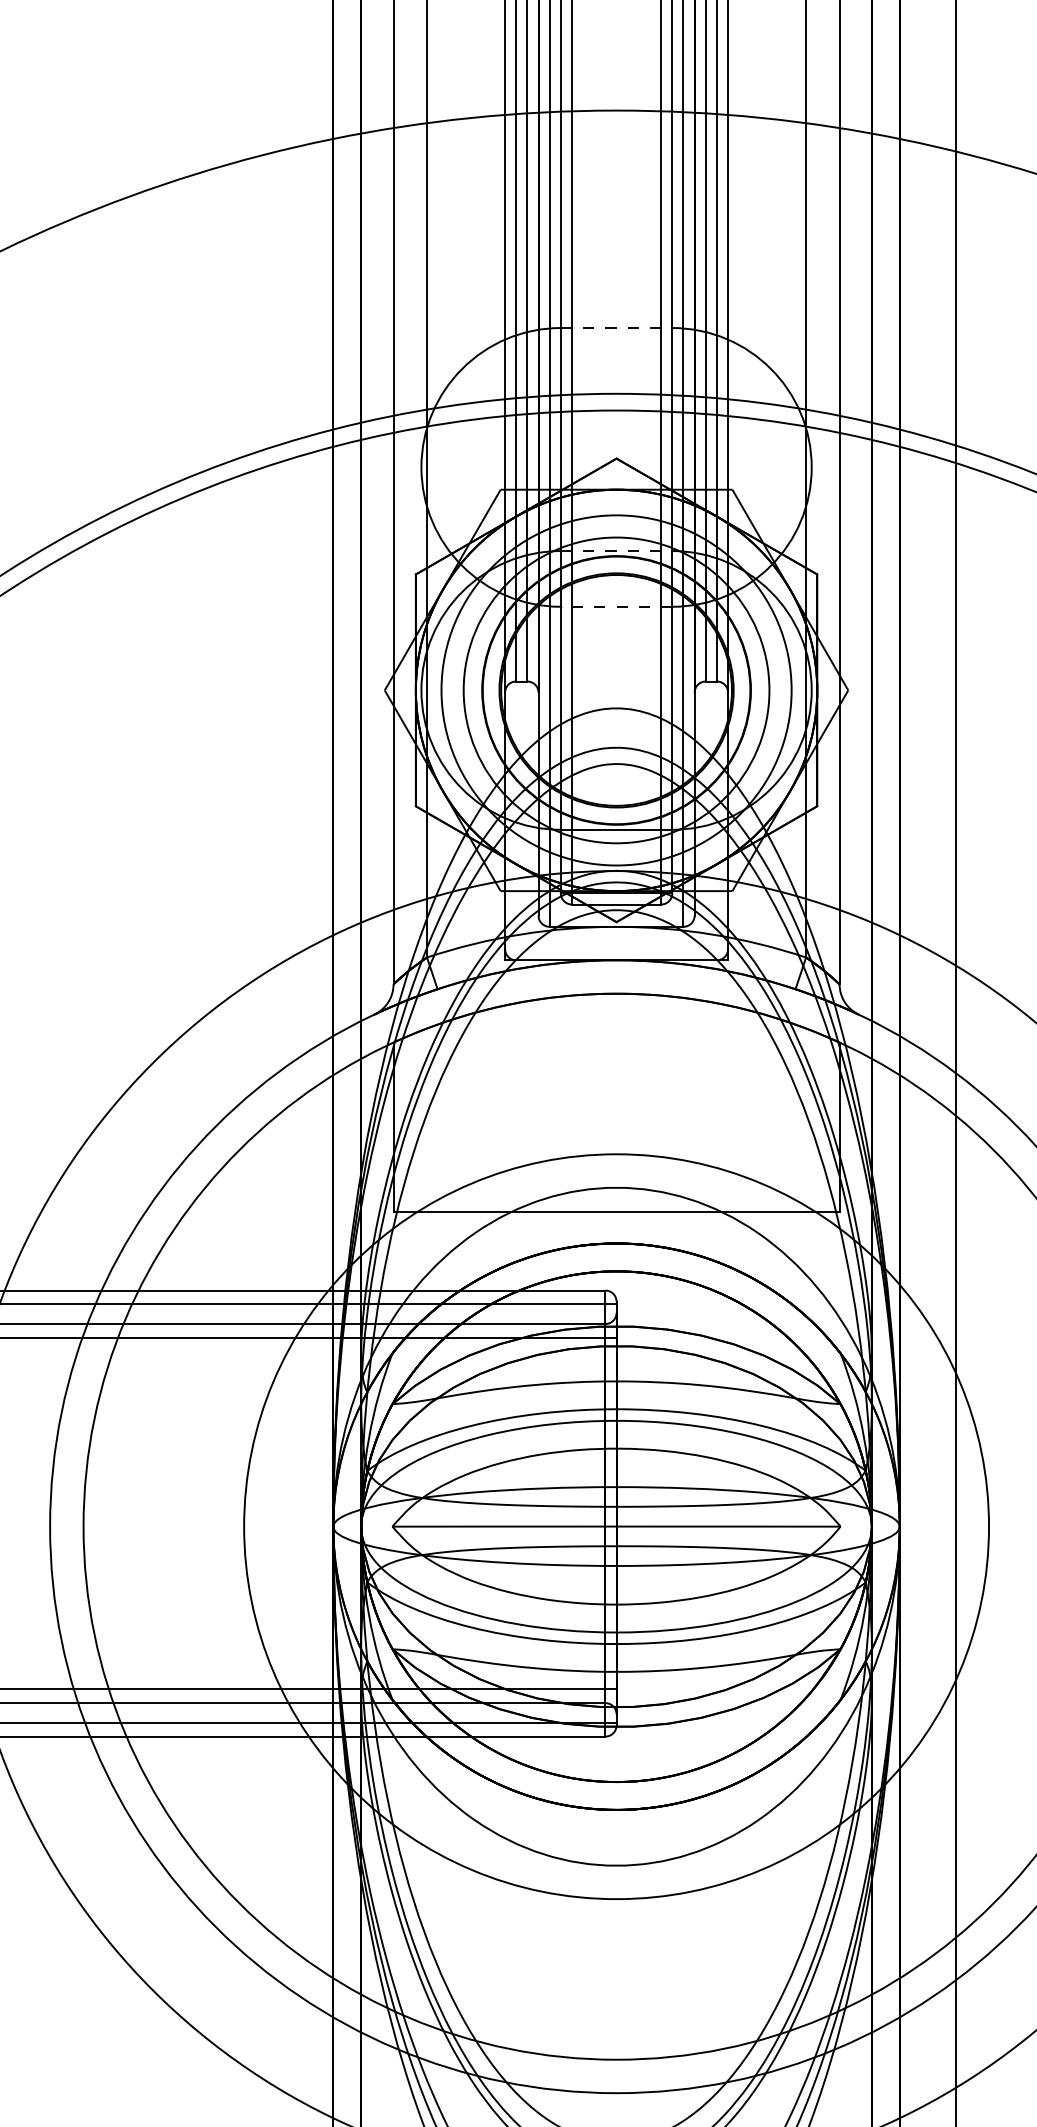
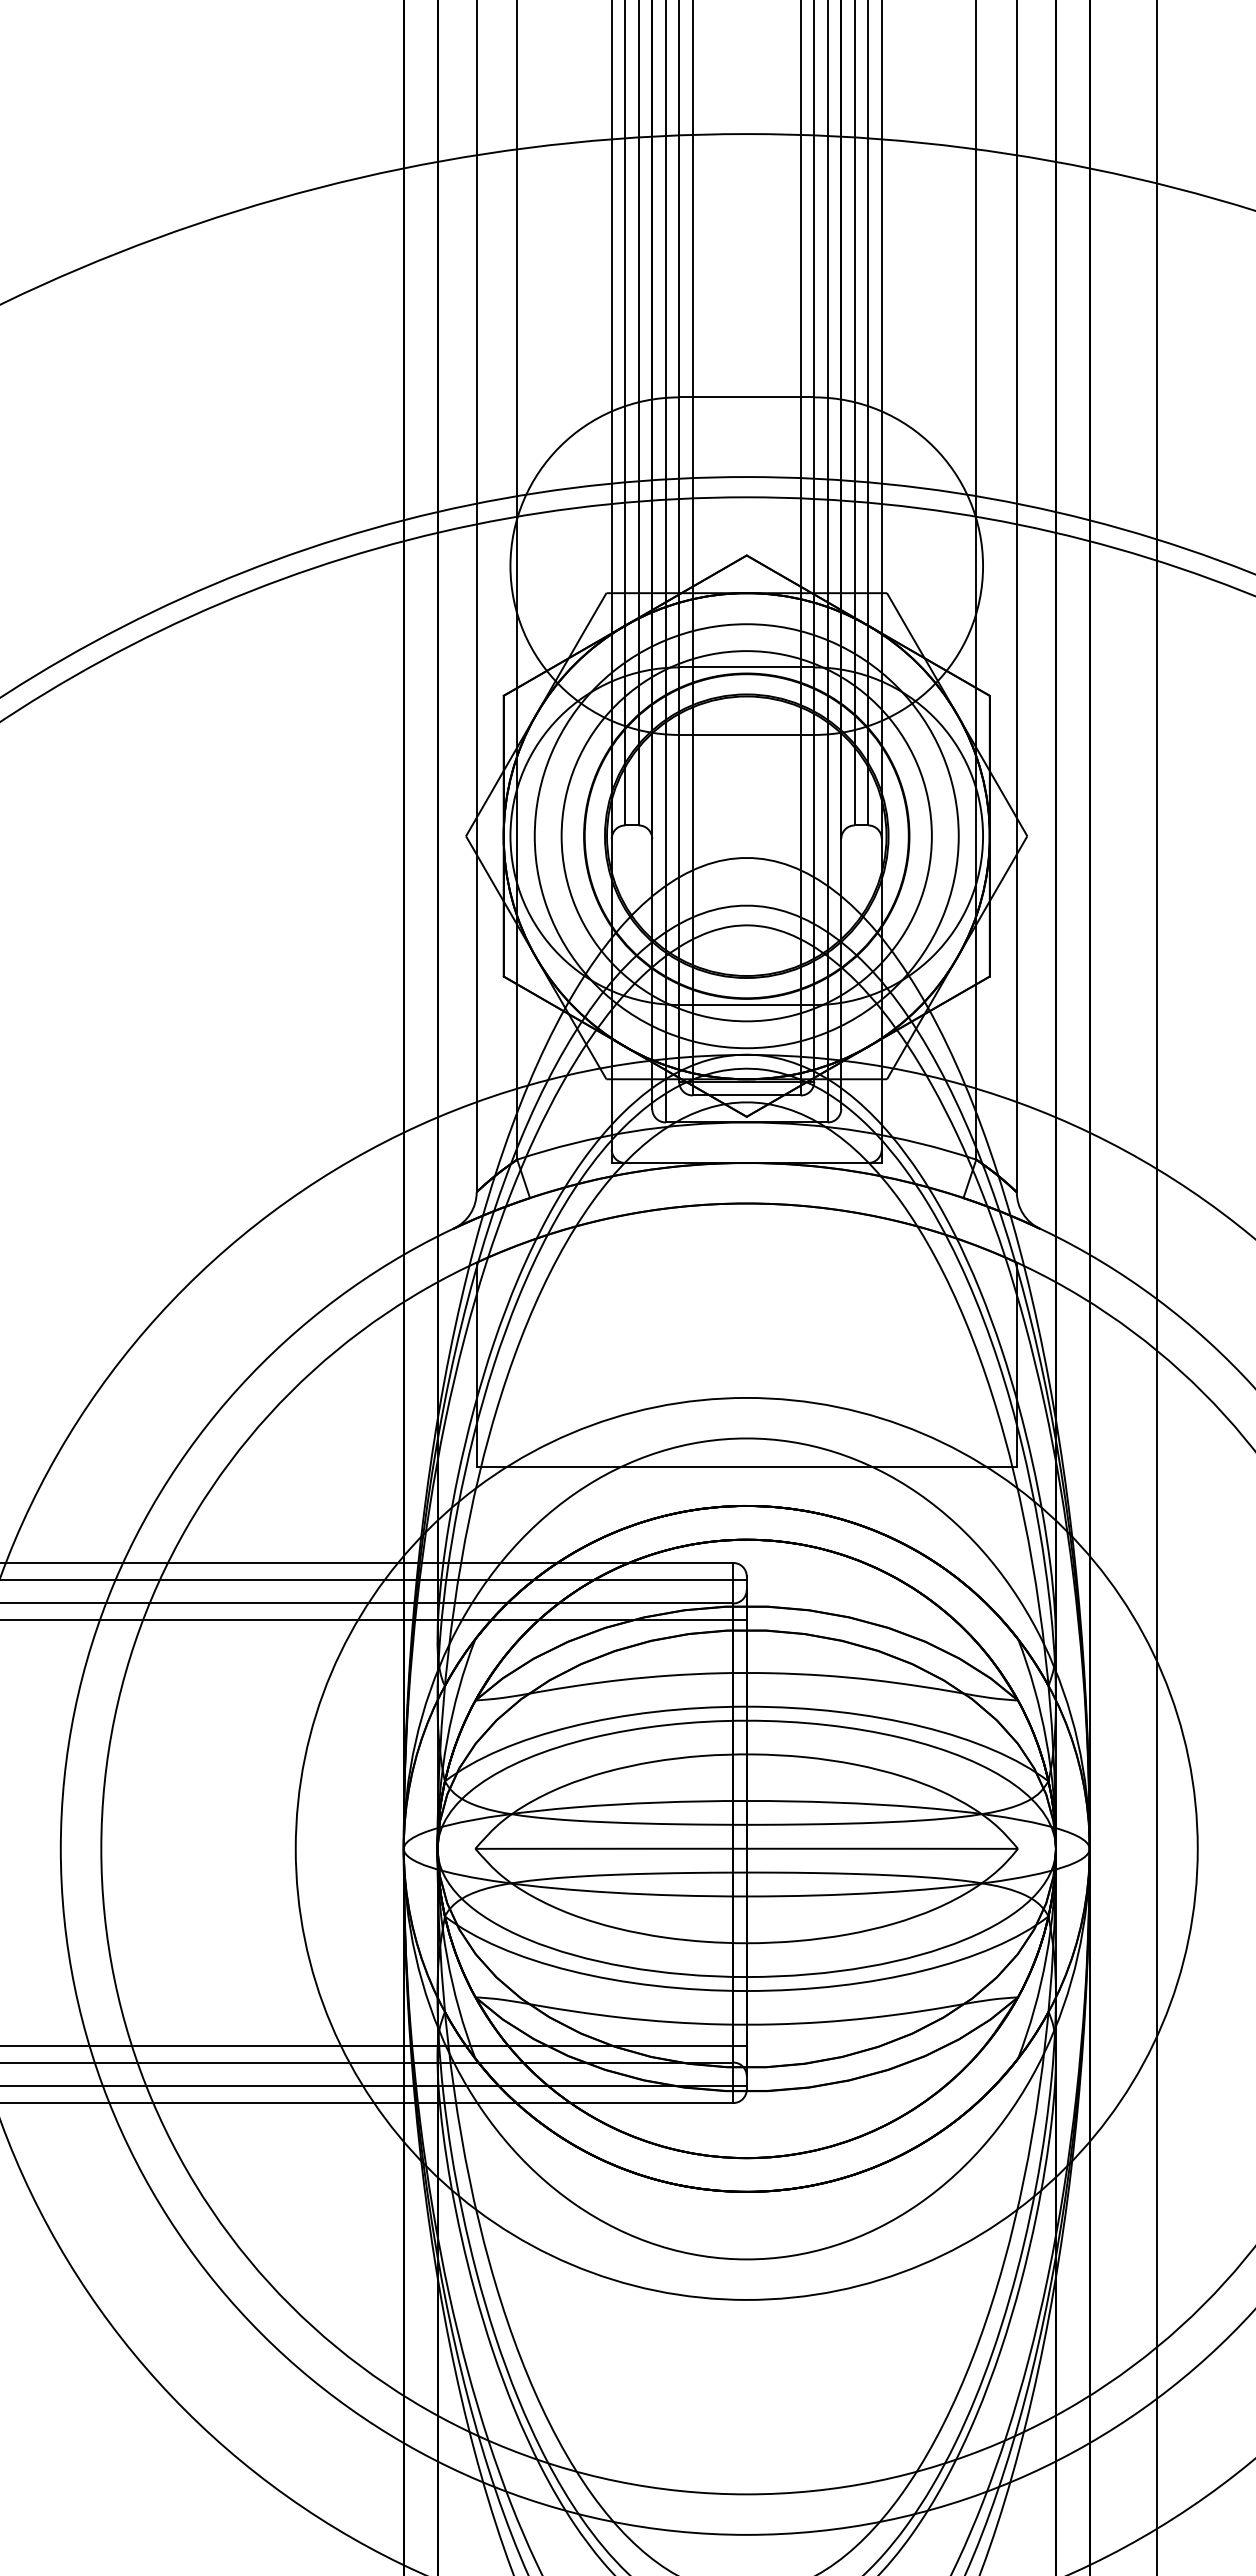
line: (616, 328) -> (746, 397), dashed -> solid
line: (616, 551) -> (746, 667), dashed -> solid
line: (616, 606) -> (746, 734), dashed -> solid

